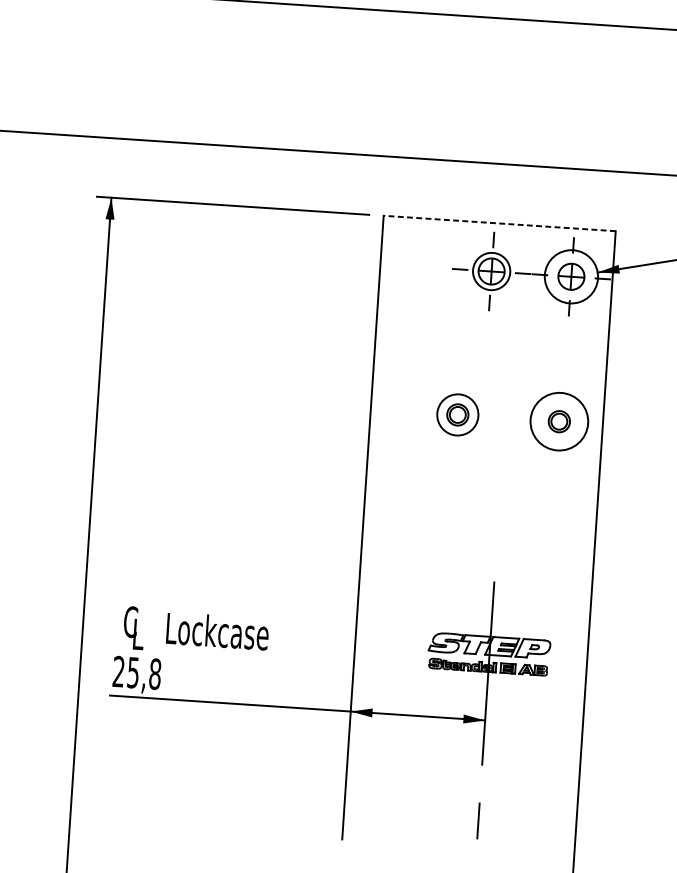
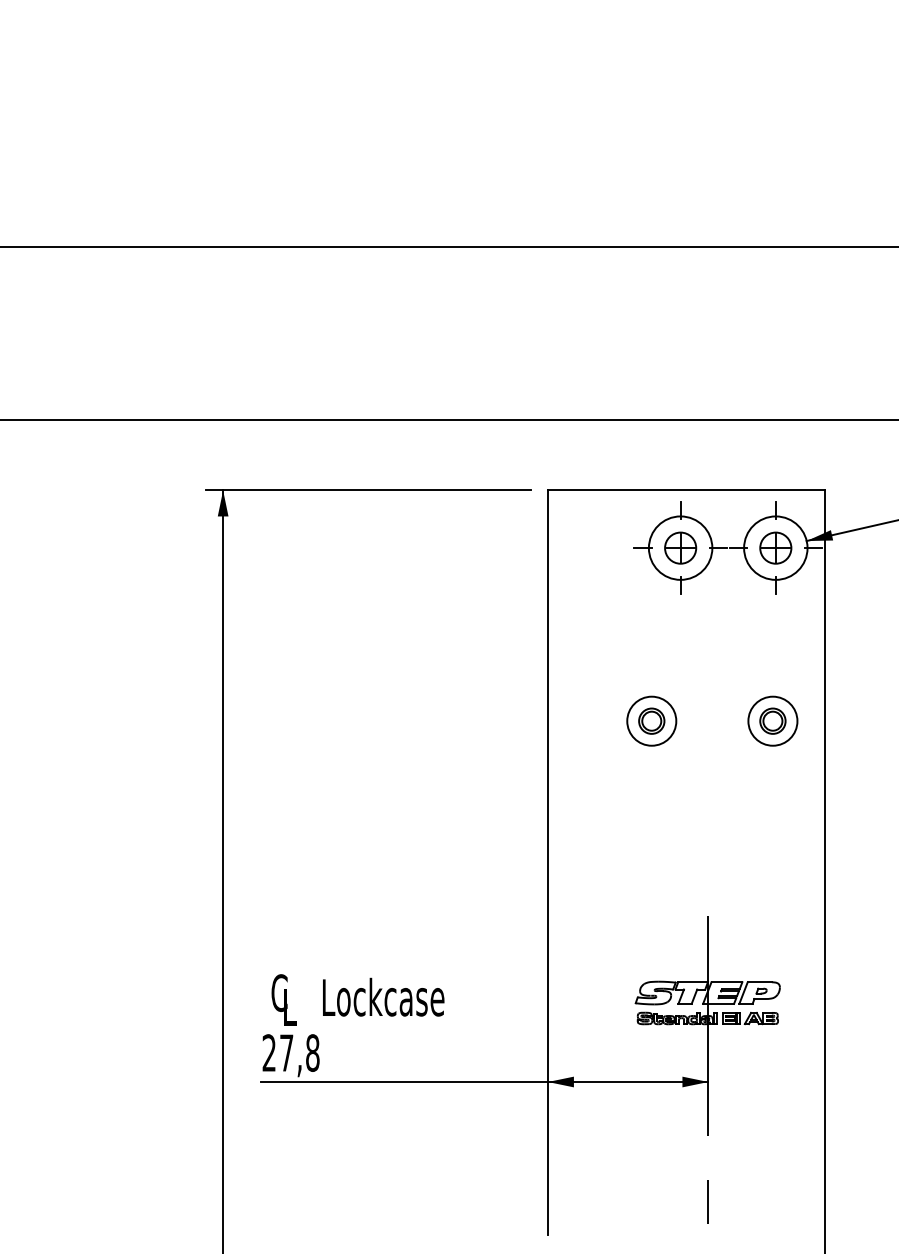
line: (498, 223) -> (685, 490), dashed -> solid
circle: (491, 270) -> (680, 547), size x1.43
circle: (559, 421) -> (772, 720), size x0.71
text: (133, 672) -> (286, 1052), 25,8 -> 27,8

